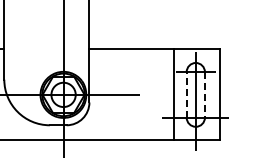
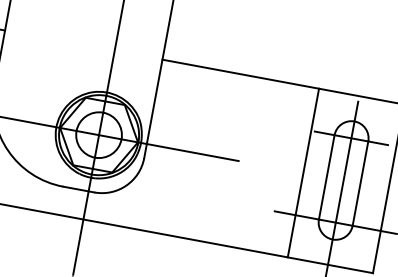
line: (186, 94) -> (326, 176), dashed -> solid
line: (204, 94) -> (359, 182), dashed -> solid

